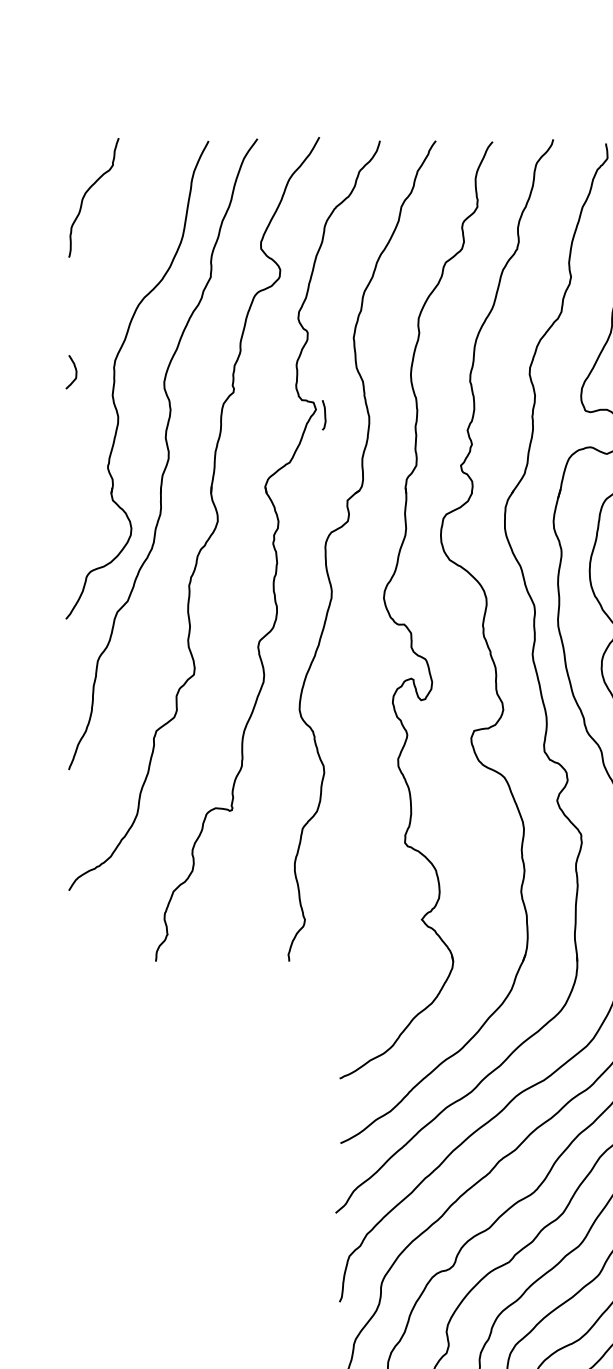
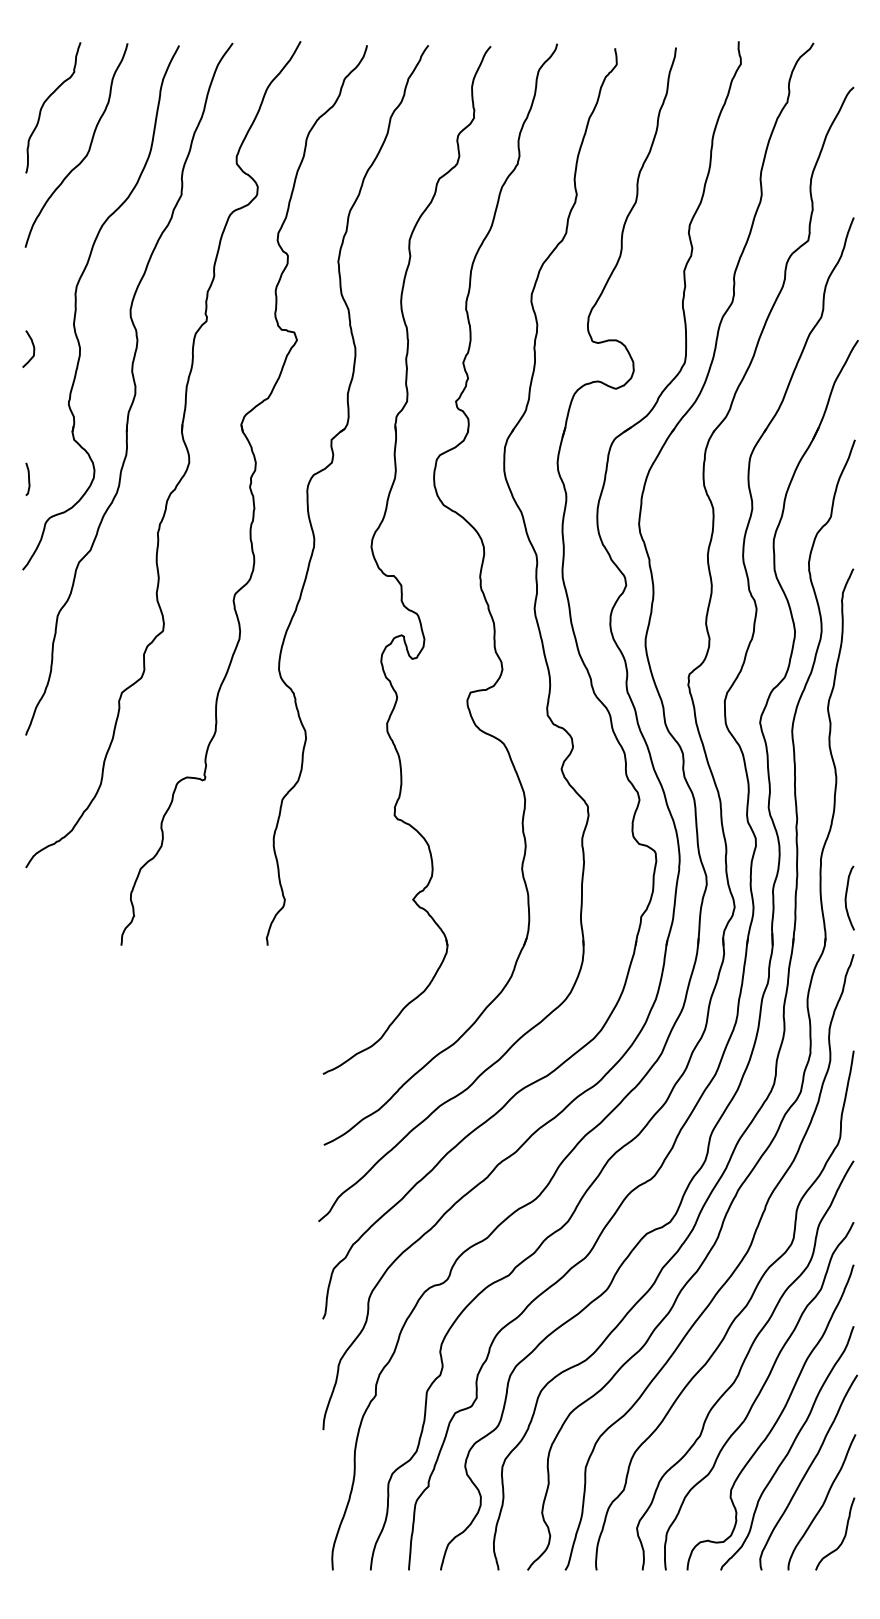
curve: (125, 234) -> (88, 148), added
curve: (74, 368) -> (32, 345), moved
curve: (324, 414) -> (28, 478), moved

